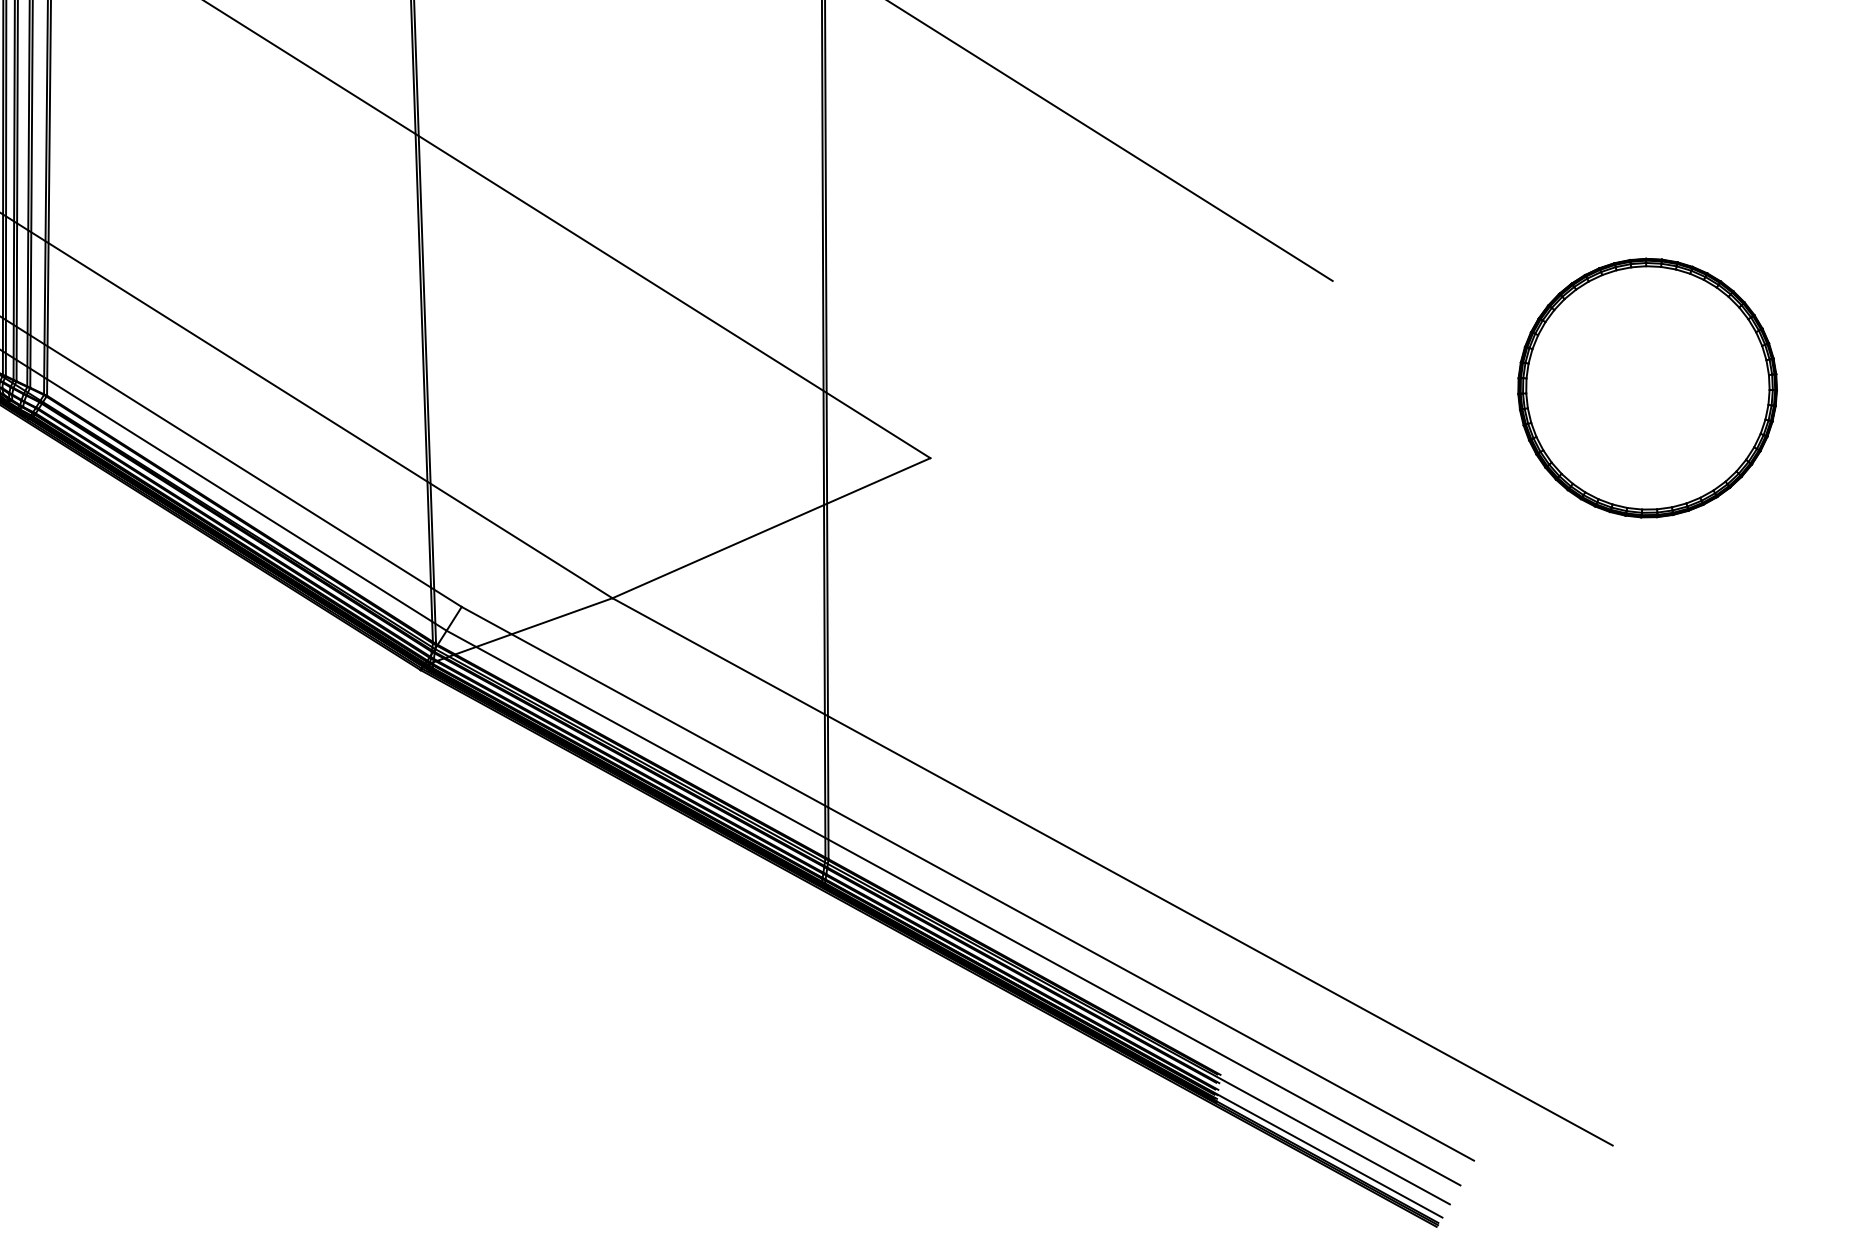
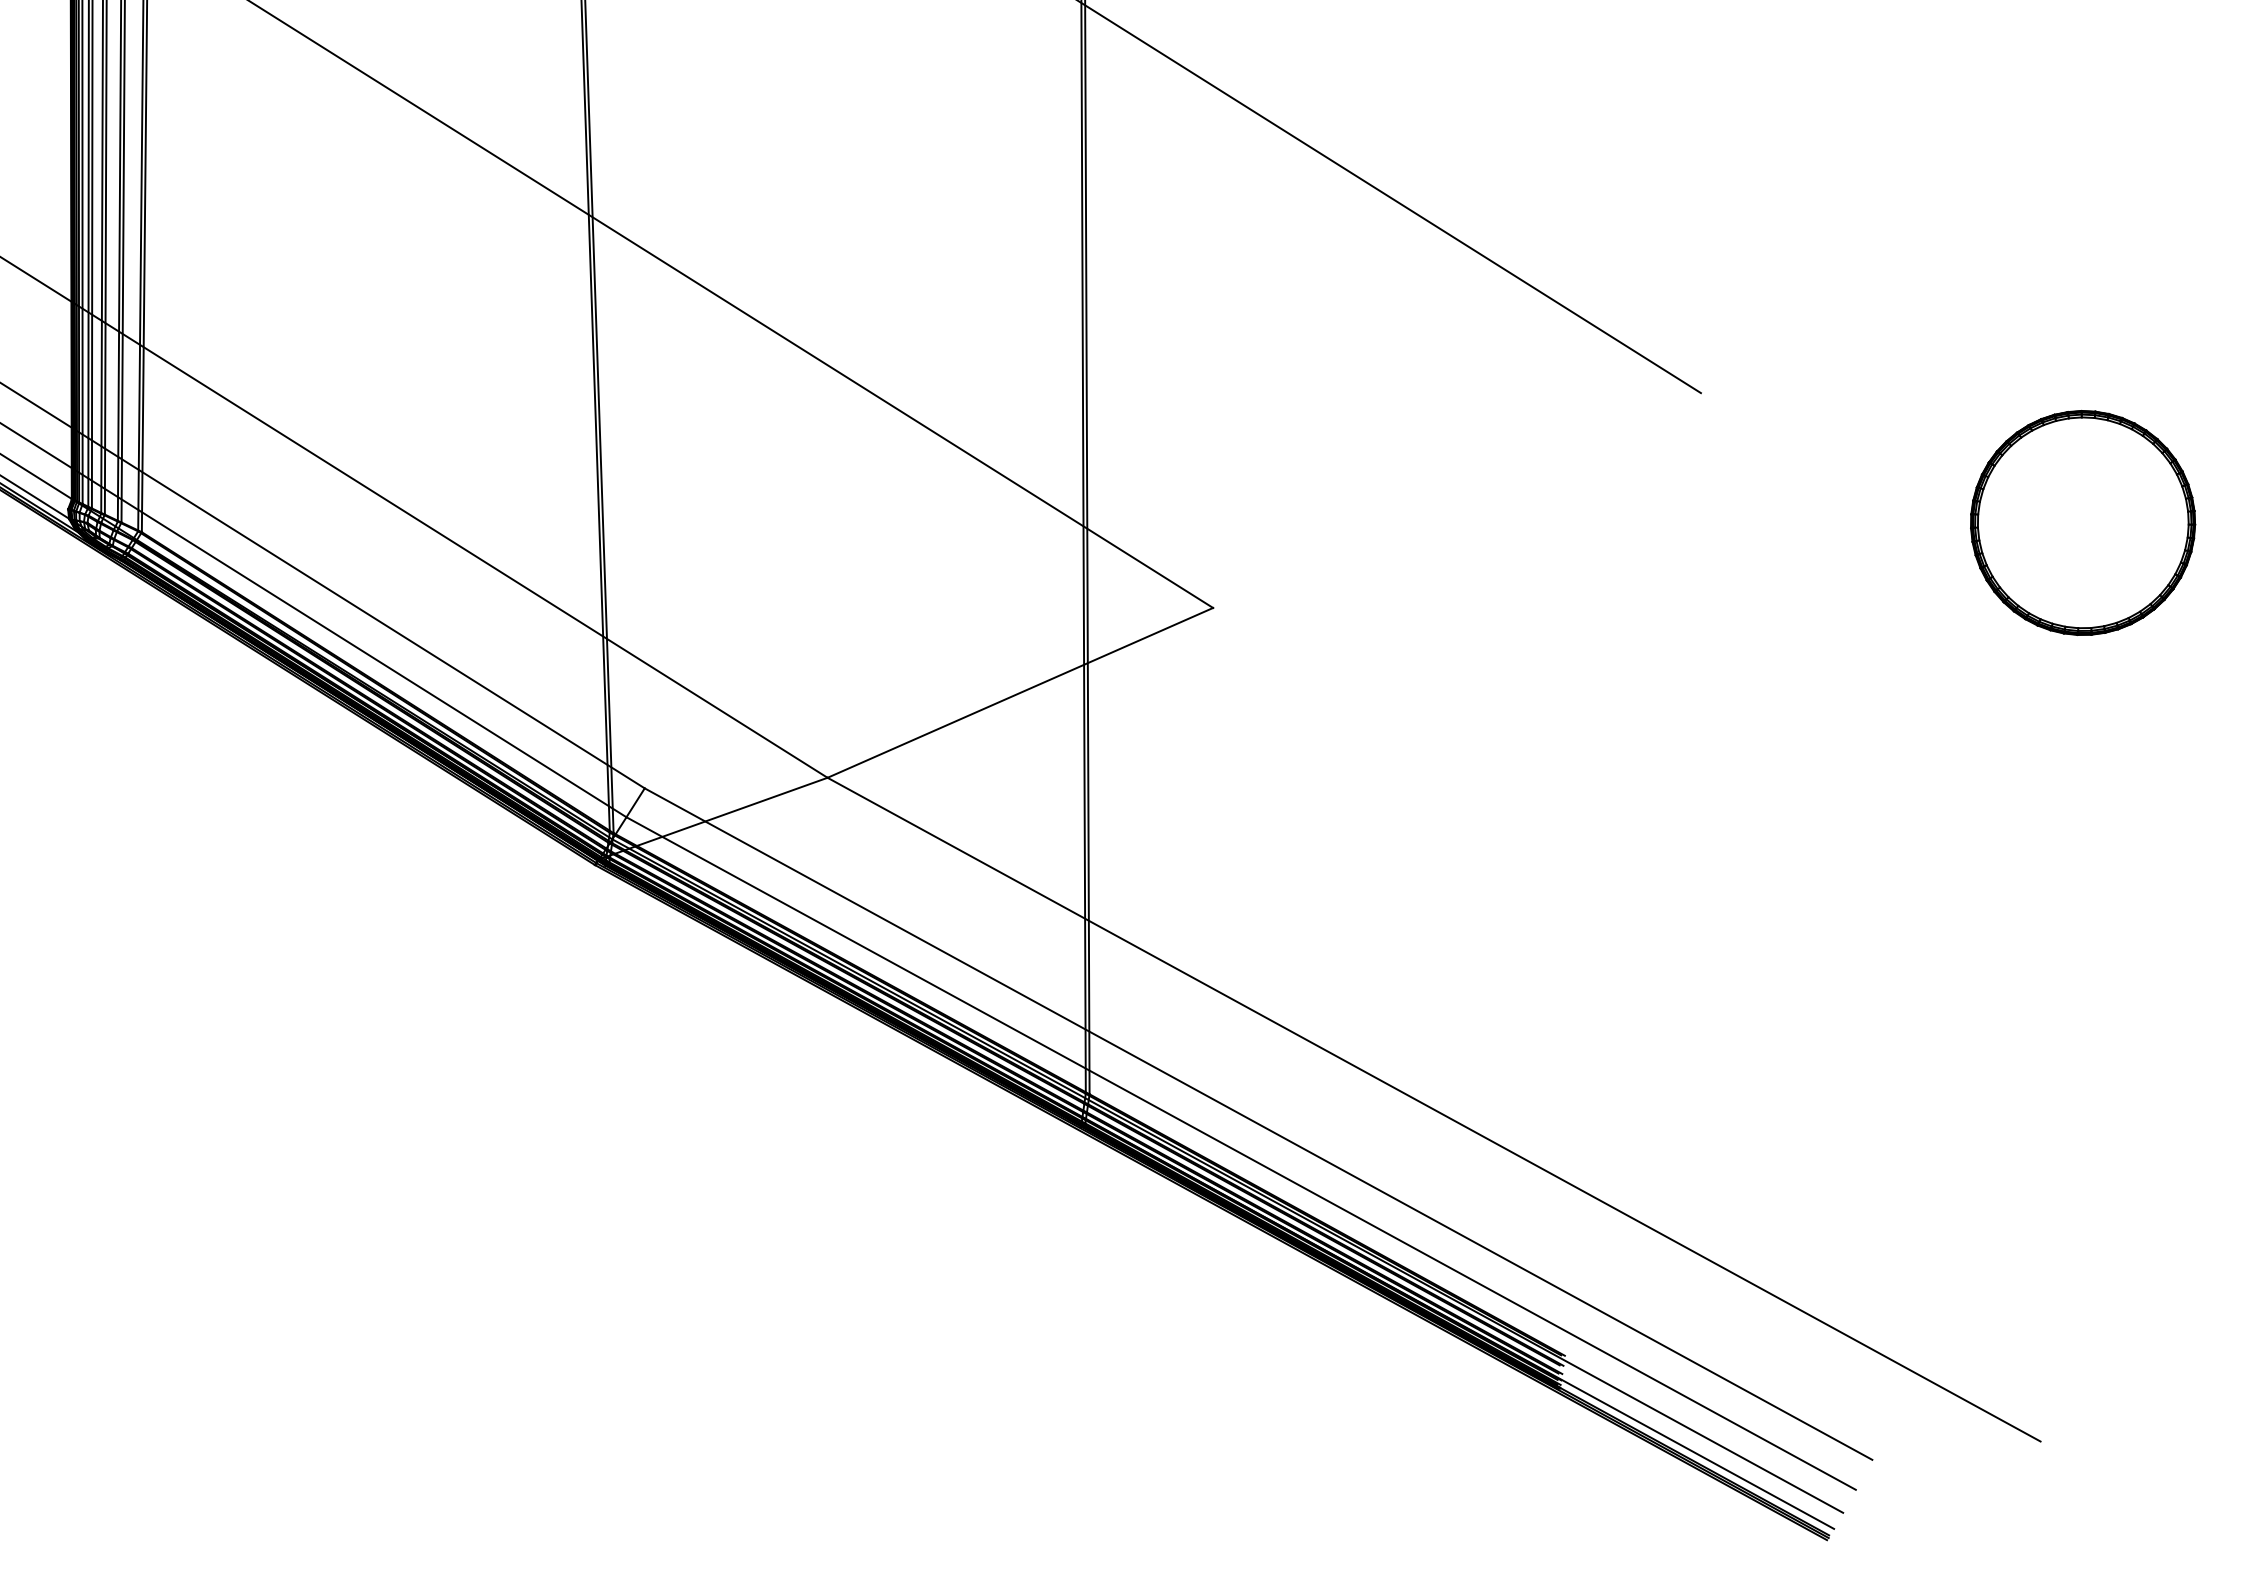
part: (1648, 387) -> (2083, 522), size x0.71

